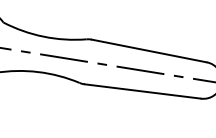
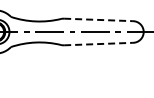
line: (150, 50) -> (99, 19), solid -> dashed
line: (144, 92) -> (99, 44), solid -> dashed

